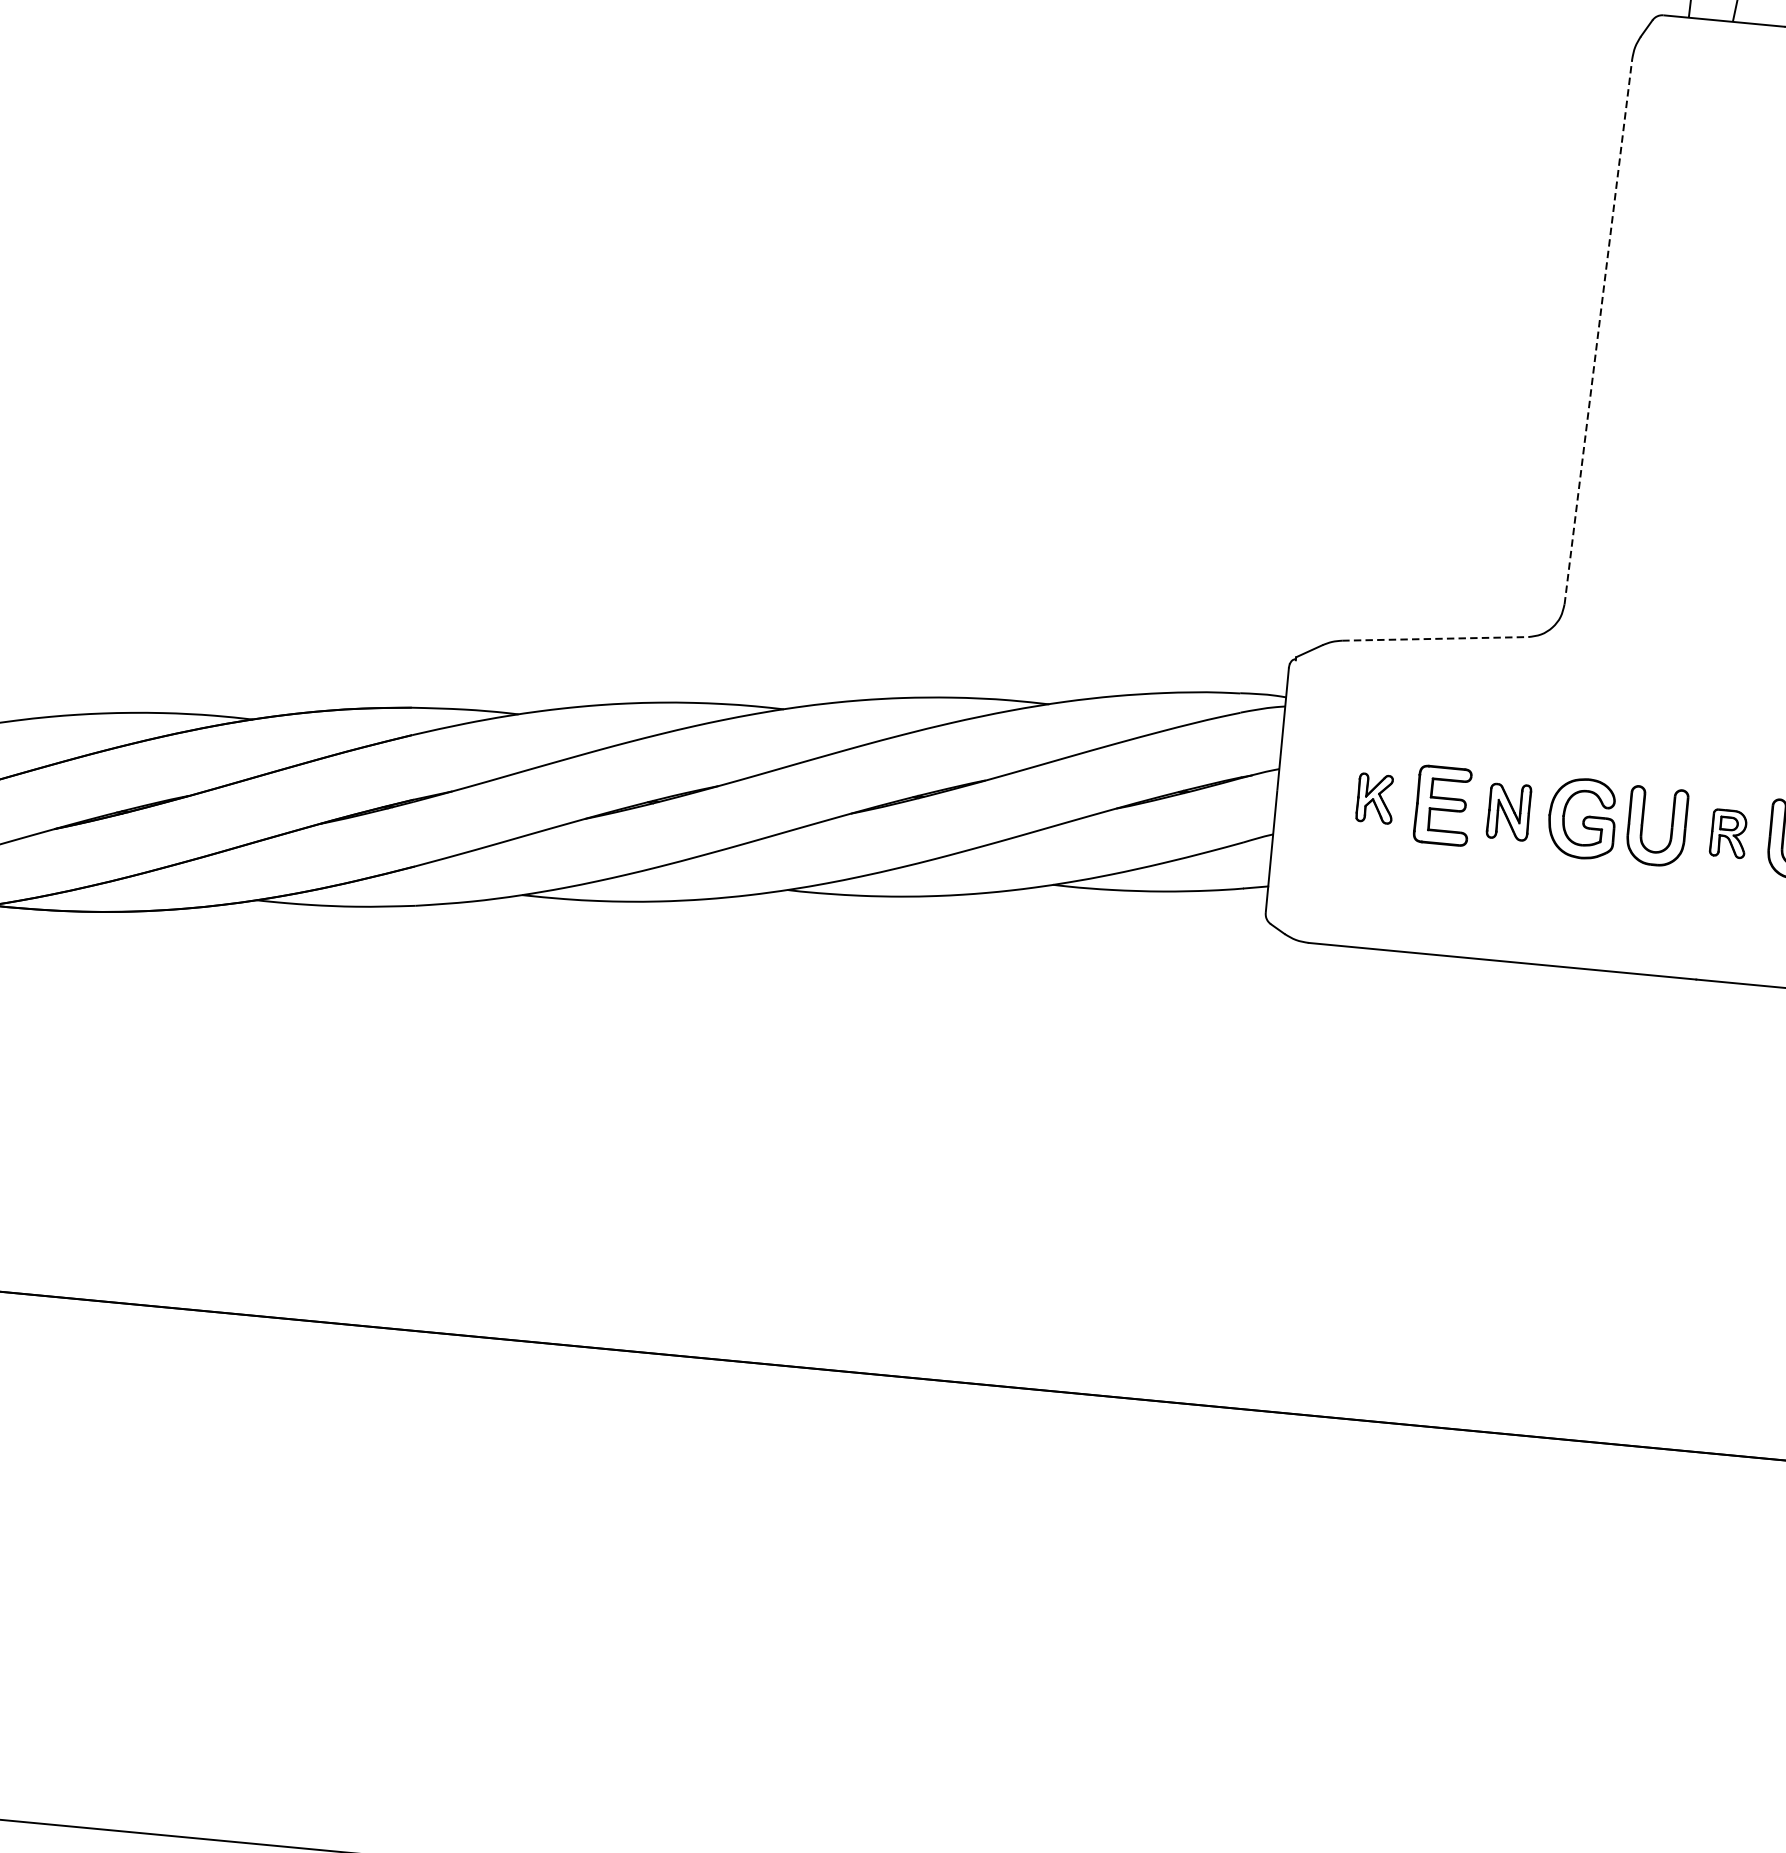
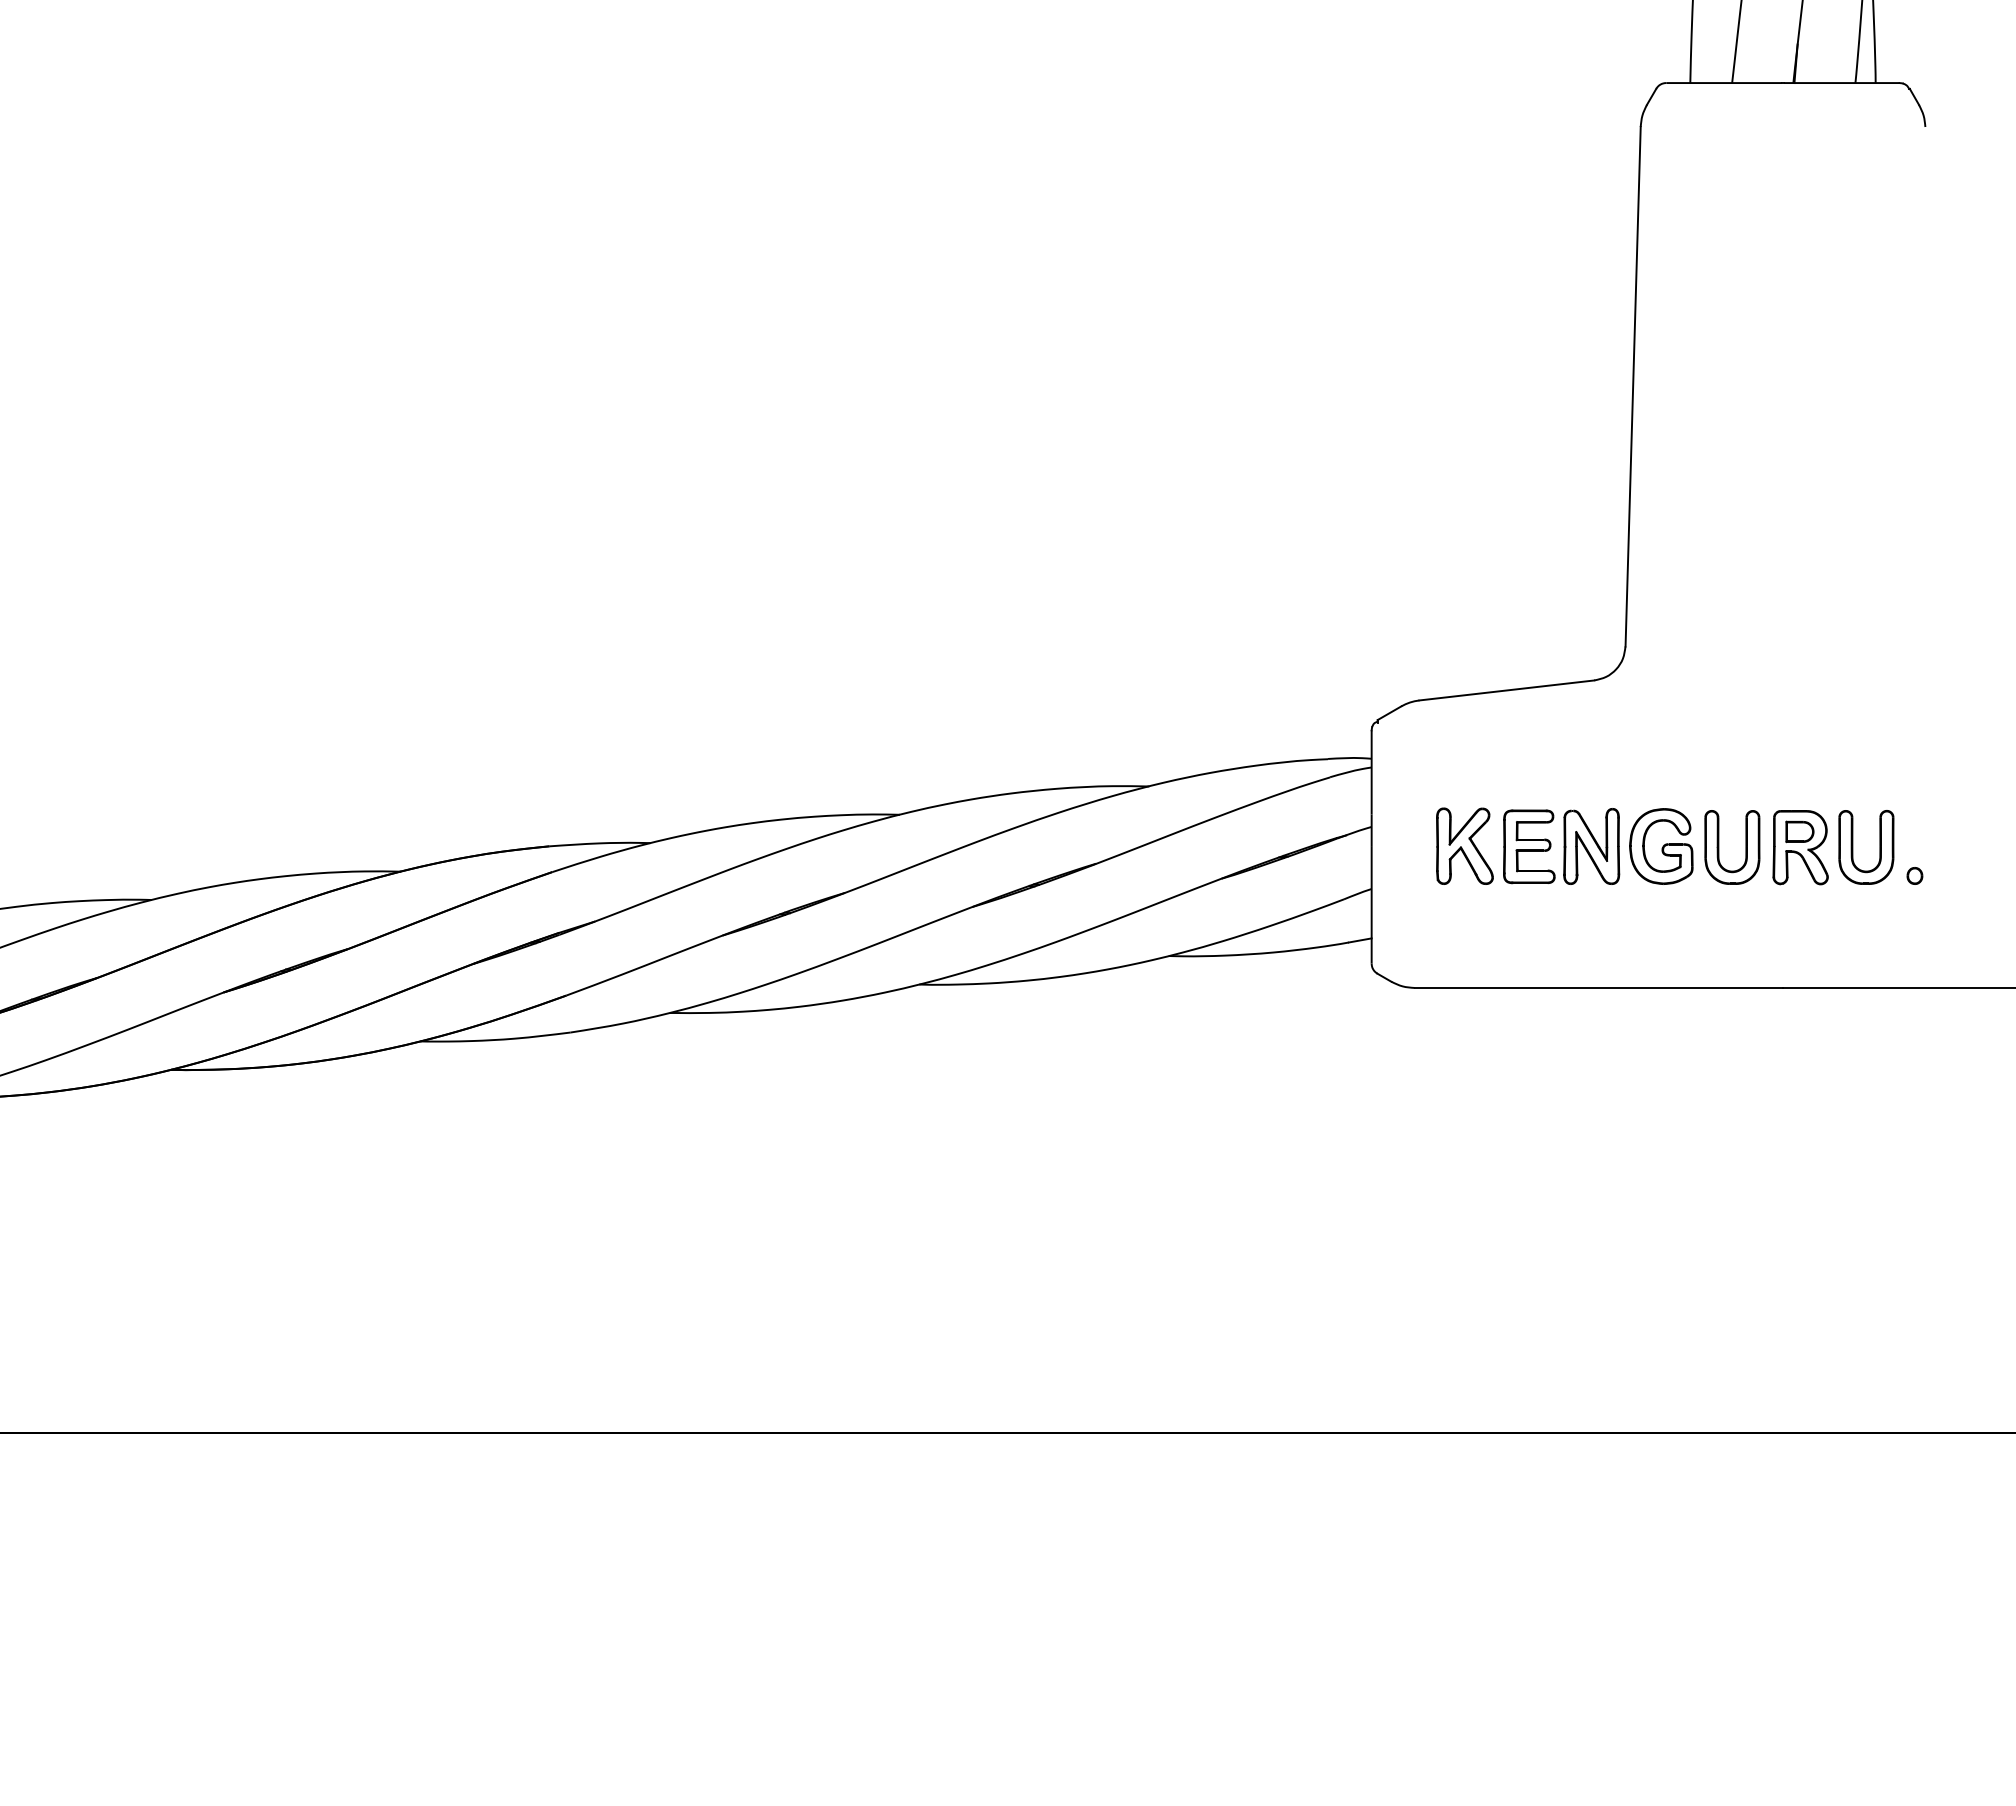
line: (1598, 331) -> (1633, 386), dashed -> solid
line: (1434, 638) -> (1506, 690), dashed -> solid
part: (1375, 797) -> (1464, 845), size x1.67
part: (1508, 811) -> (1591, 846), size x1.43
part: (1728, 833) -> (1800, 847), size x1.67

